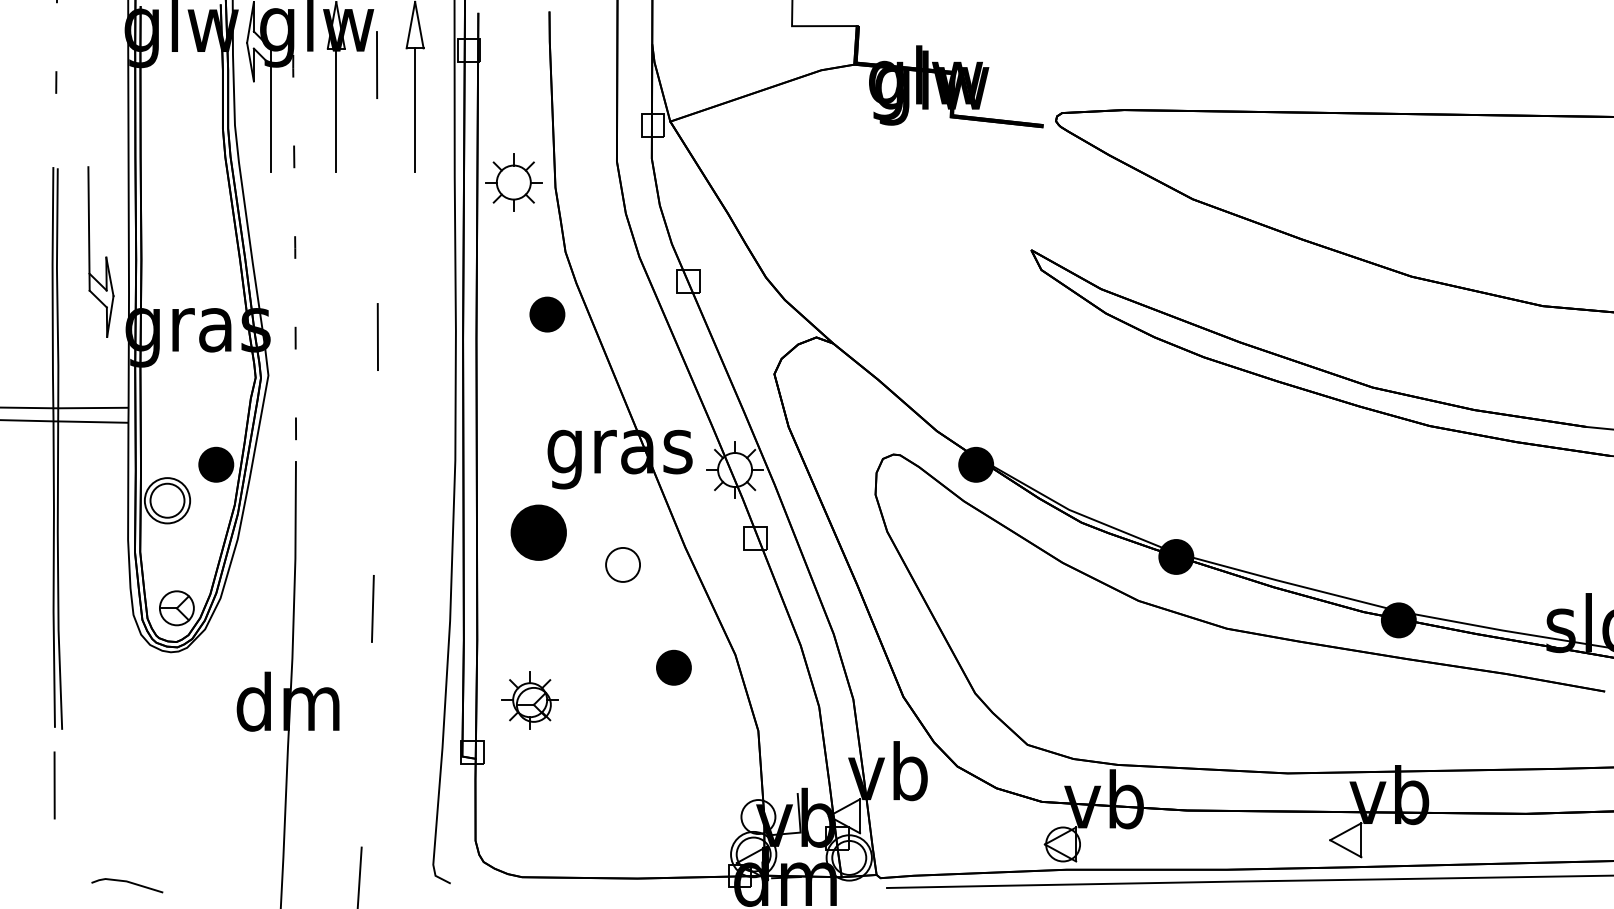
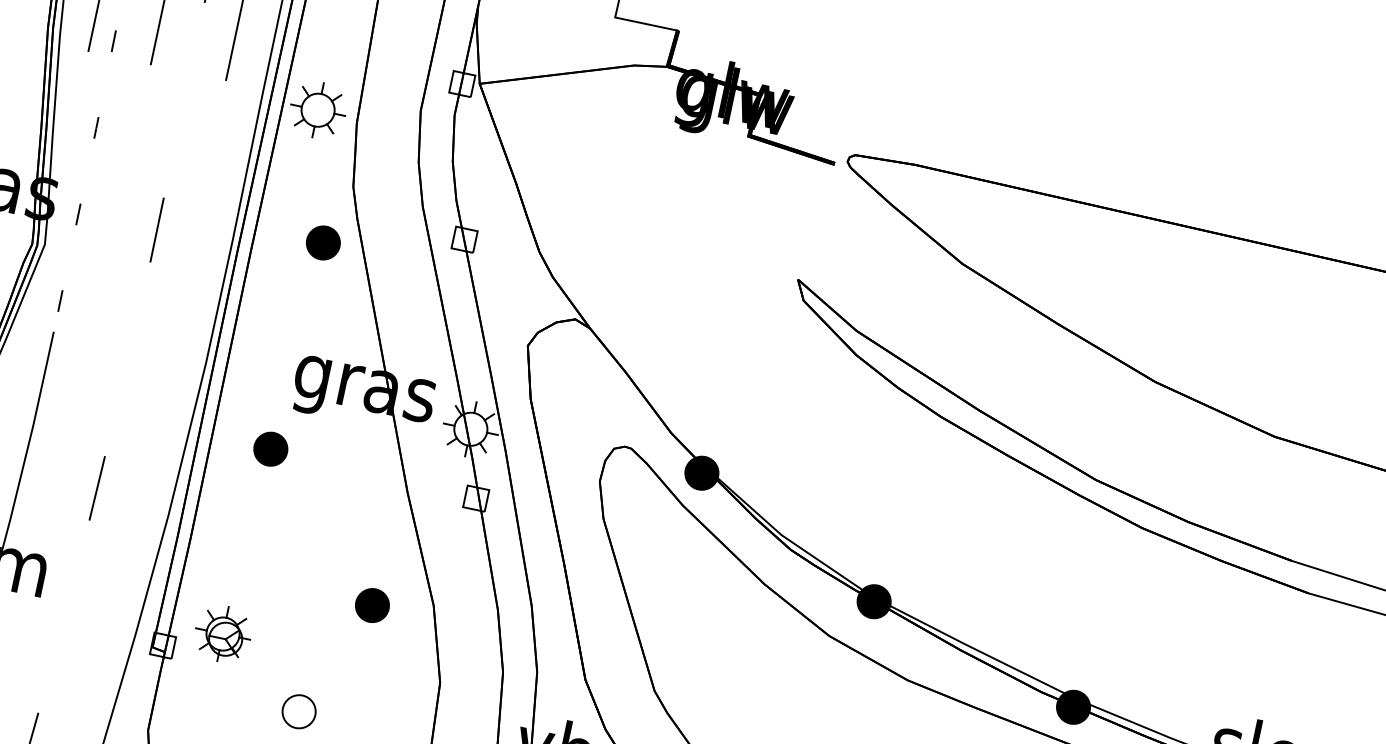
part: (538, 532) -> (270, 449), size x0.62
part: (622, 564) -> (298, 711), moved
part: (529, 700) -> (222, 634), moved

